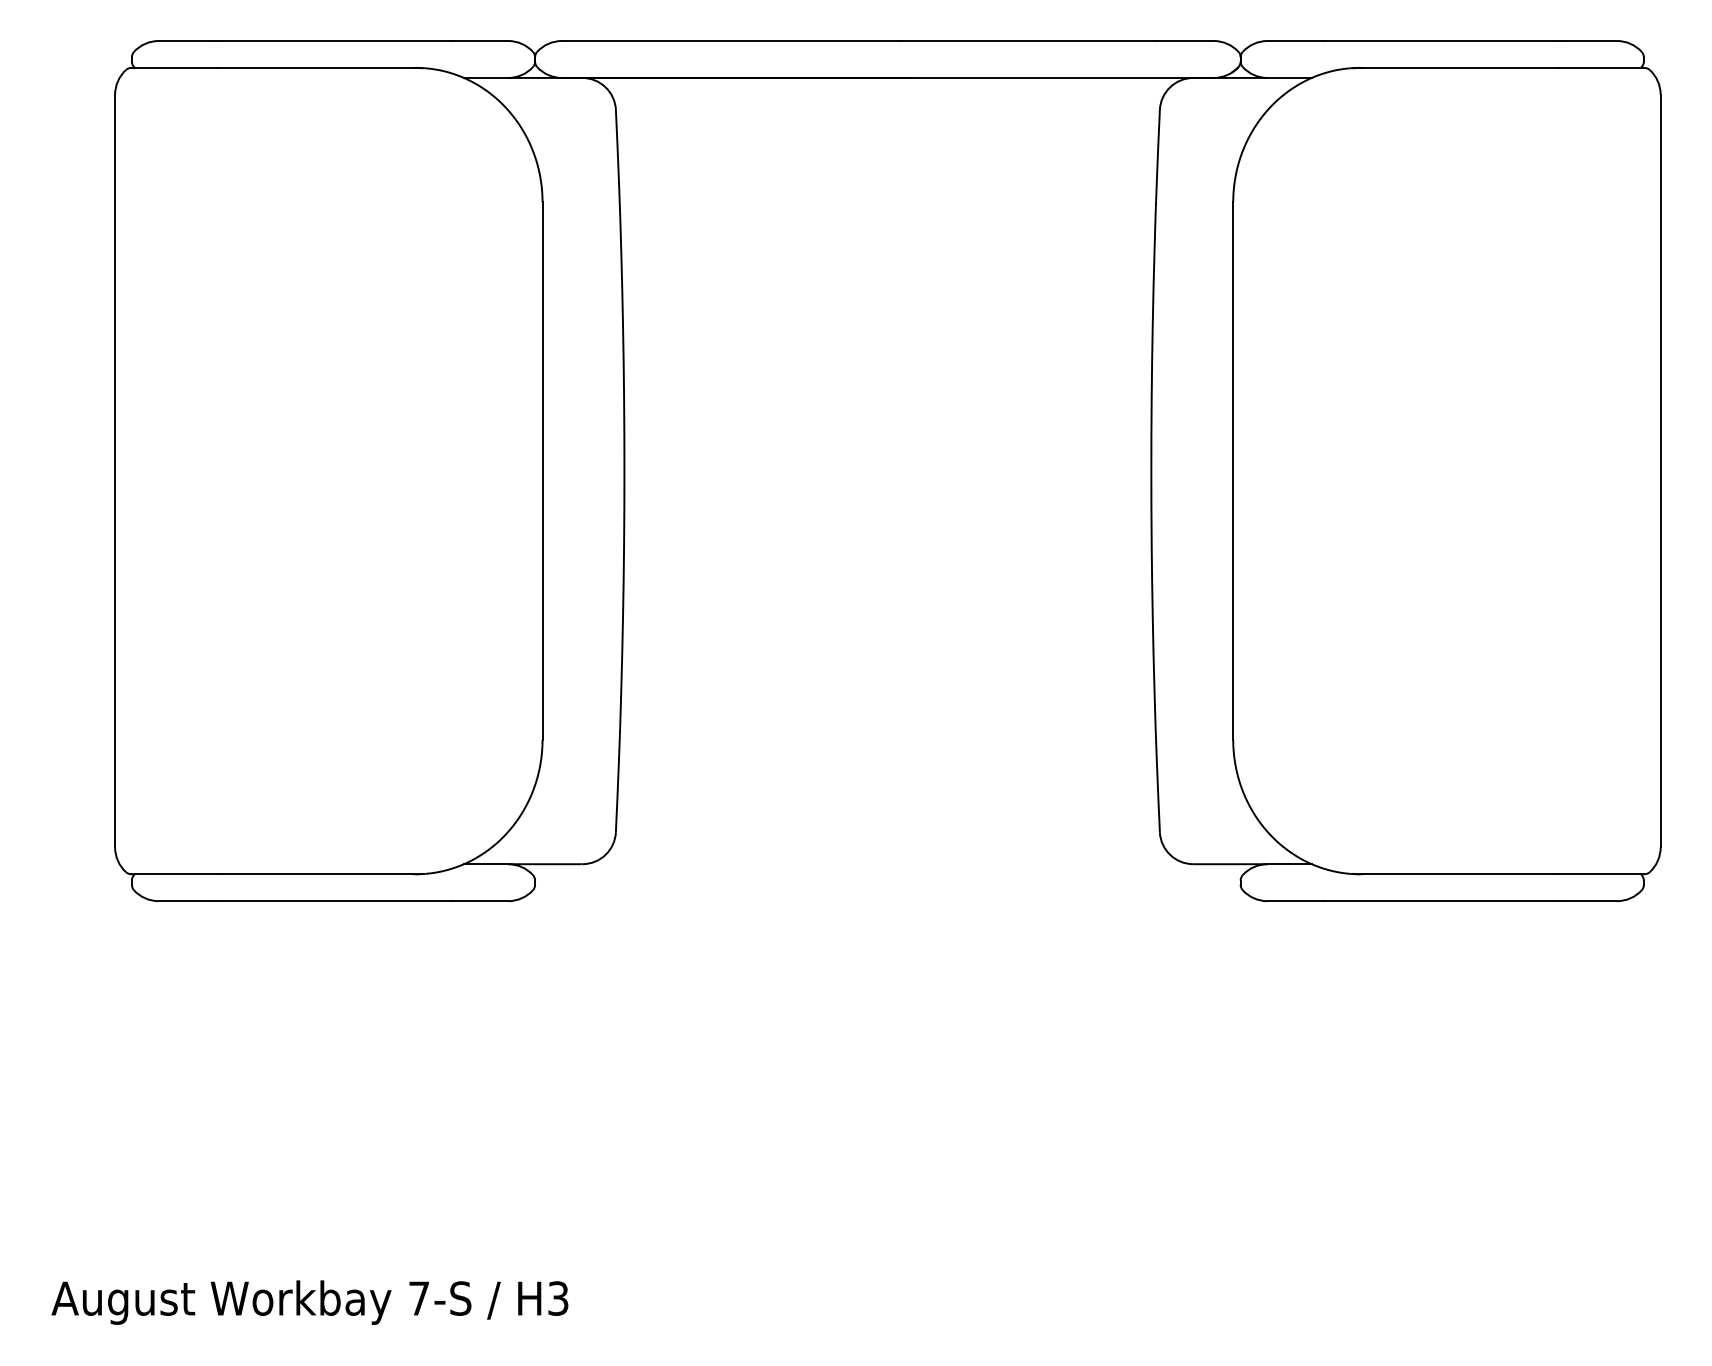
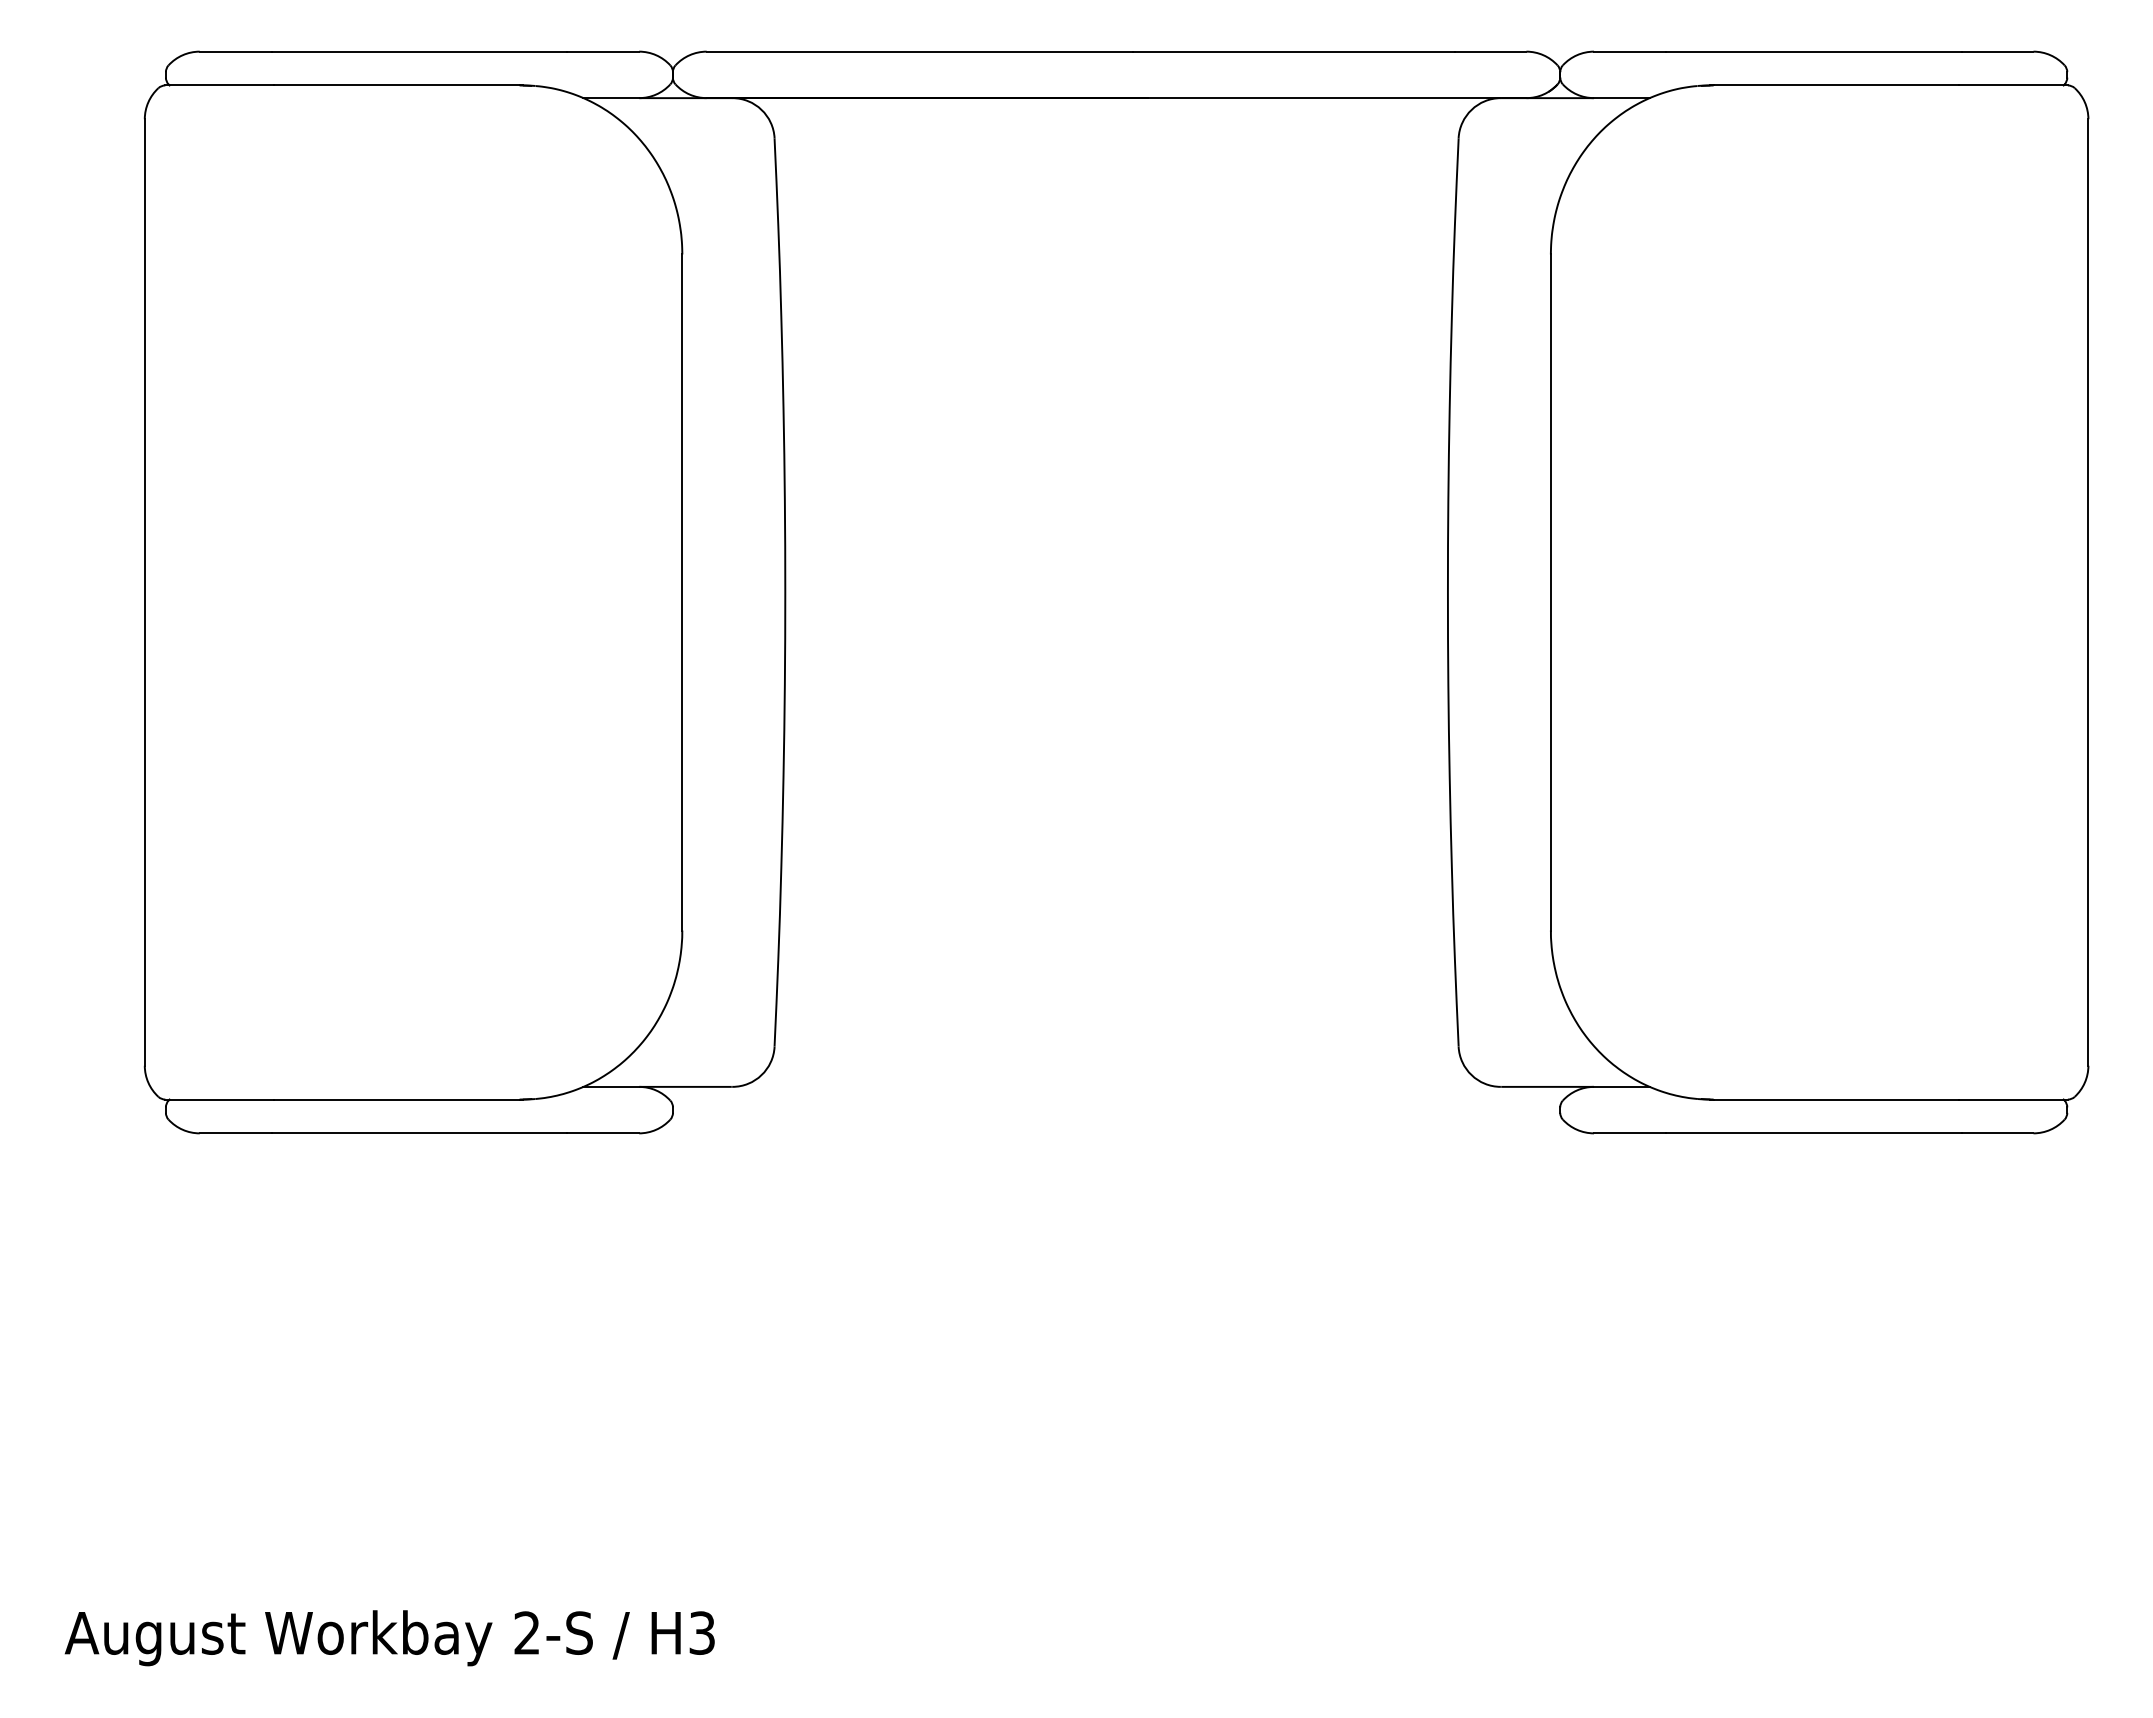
text: (418, 1298) -> (526, 1632), 7-S -> 2-S

